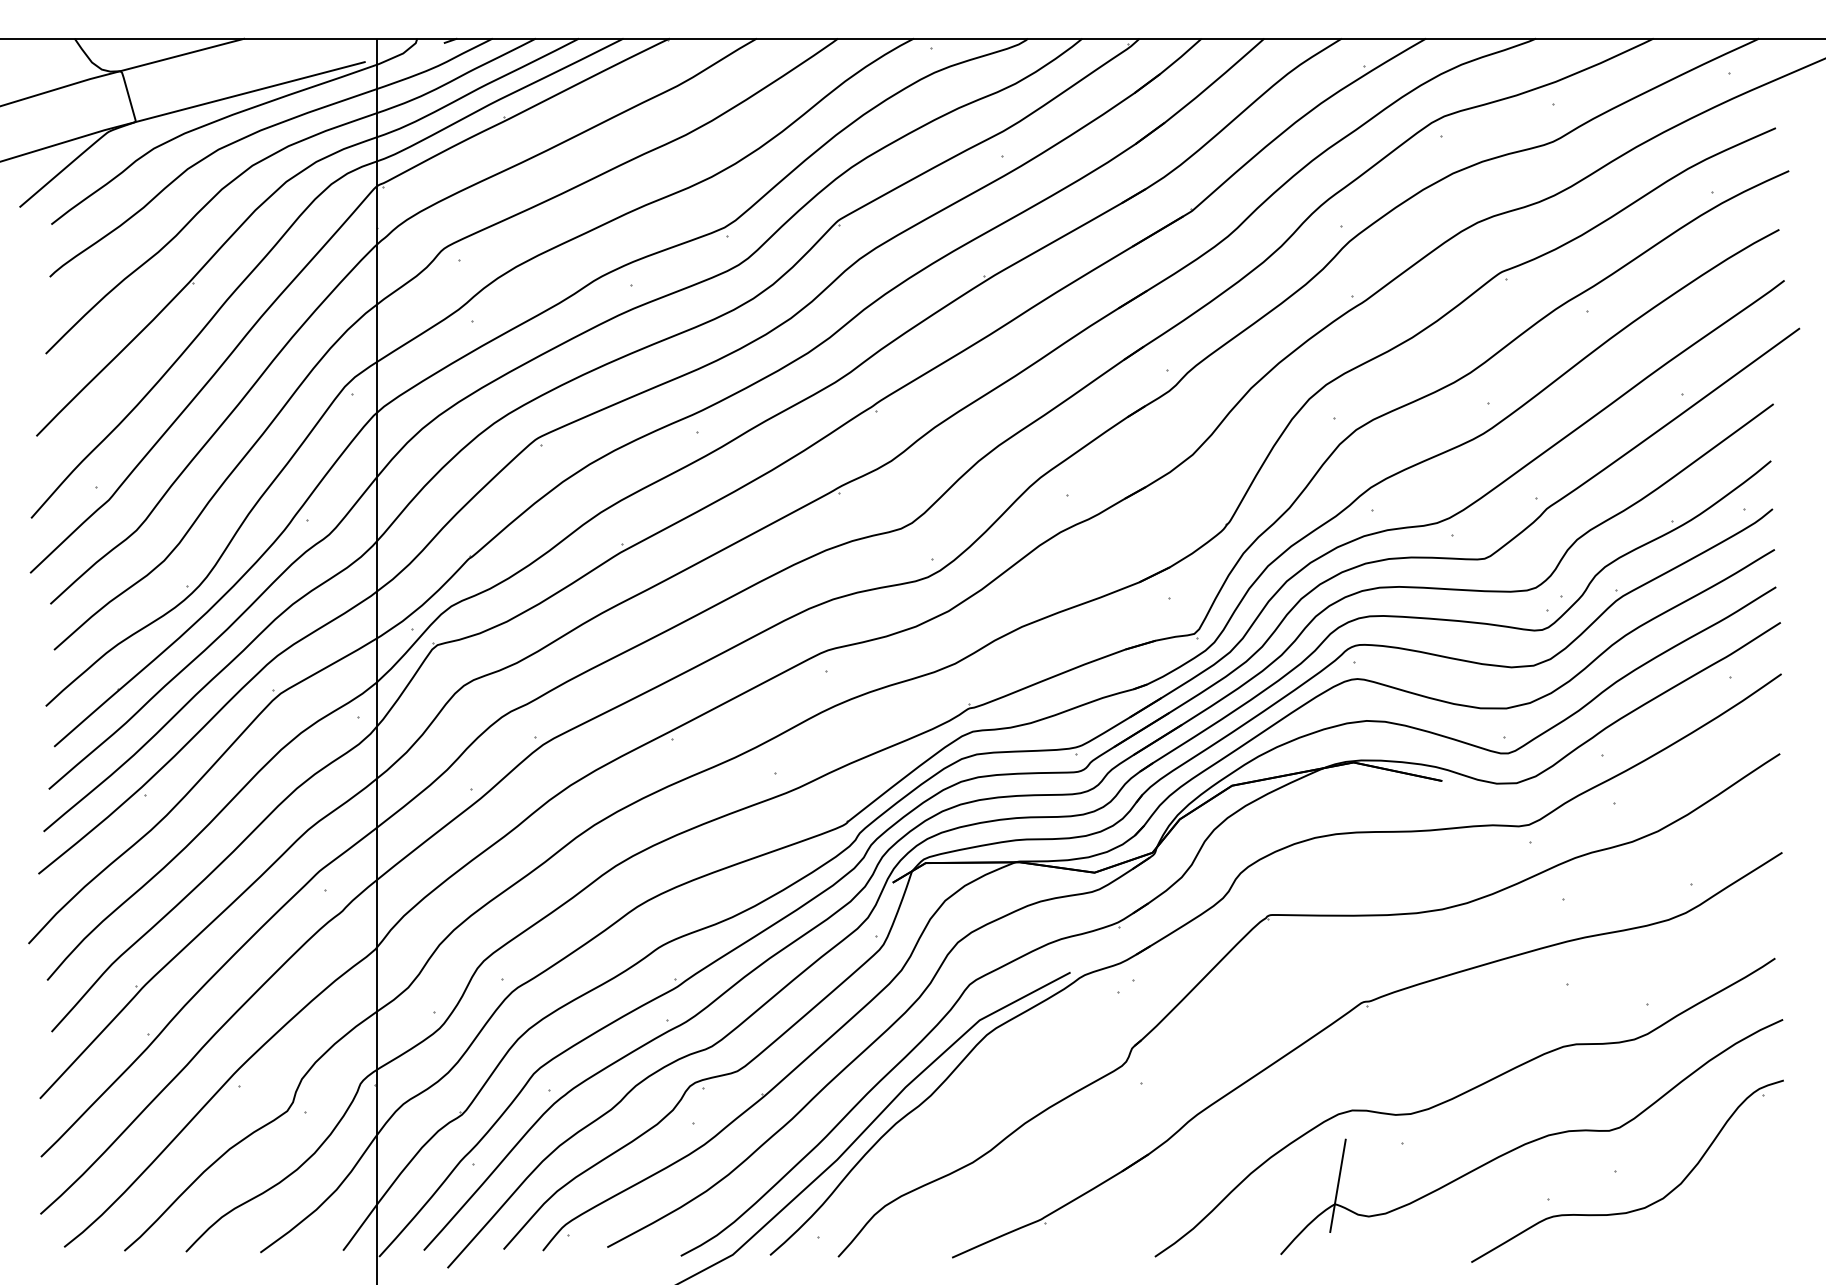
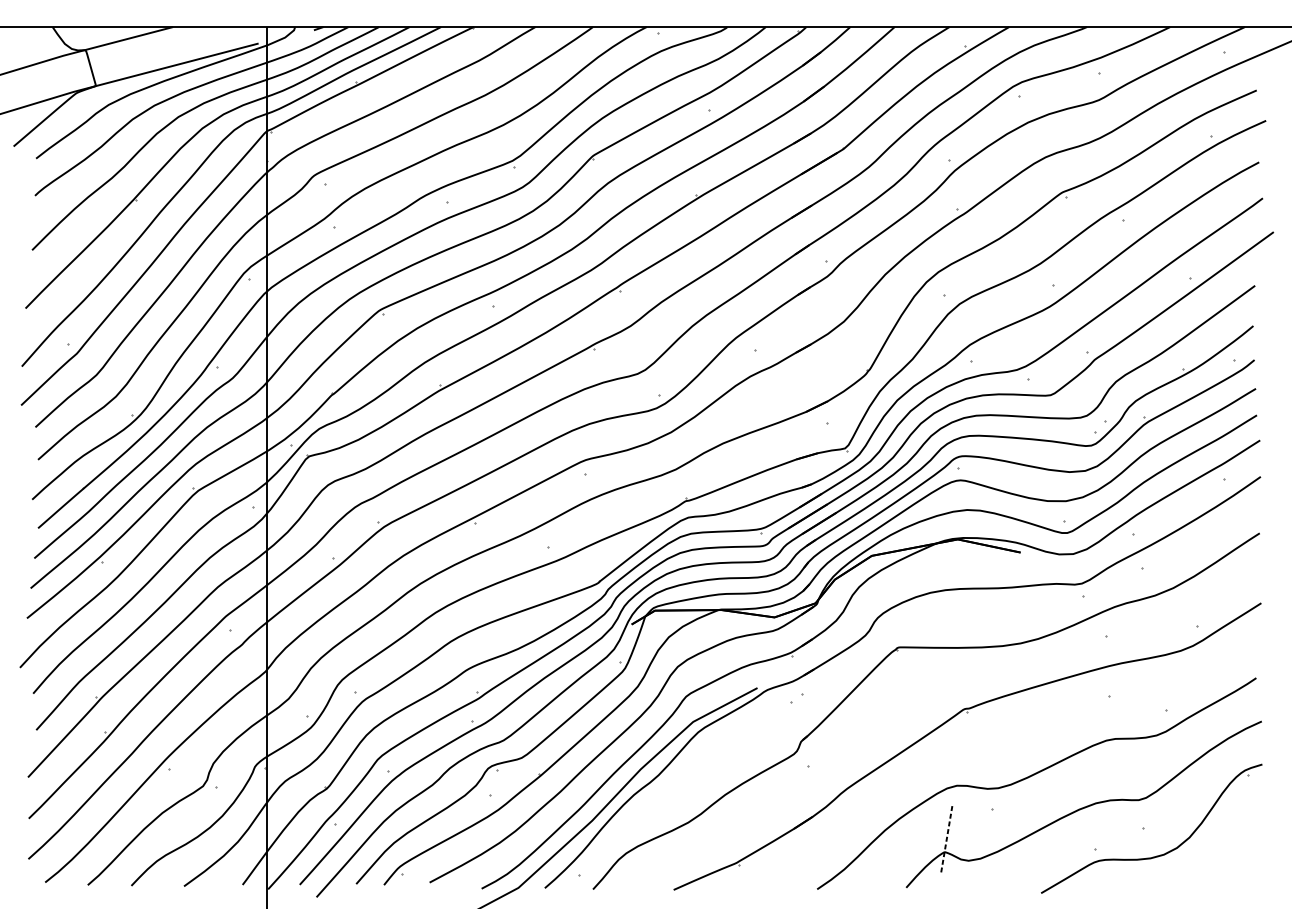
line: (1337, 1185) -> (946, 838), solid -> dashed

